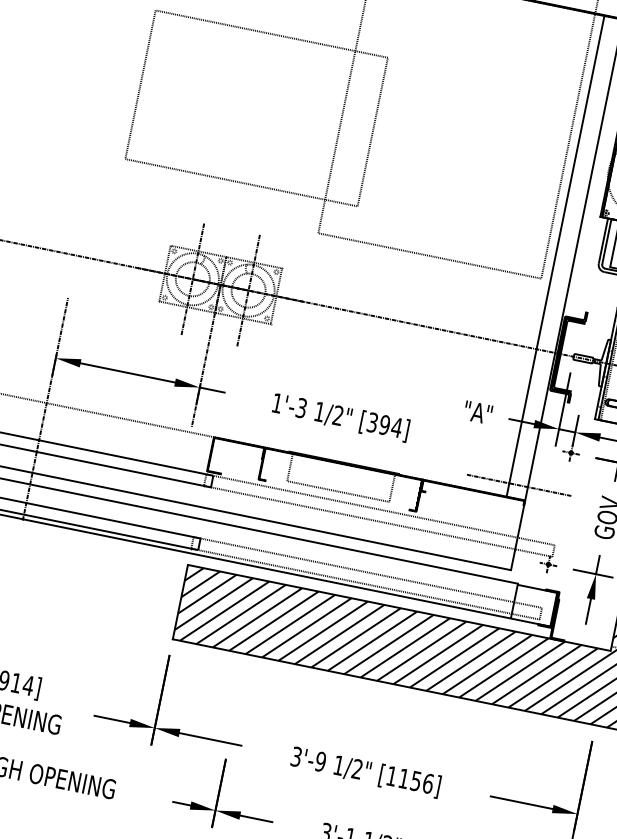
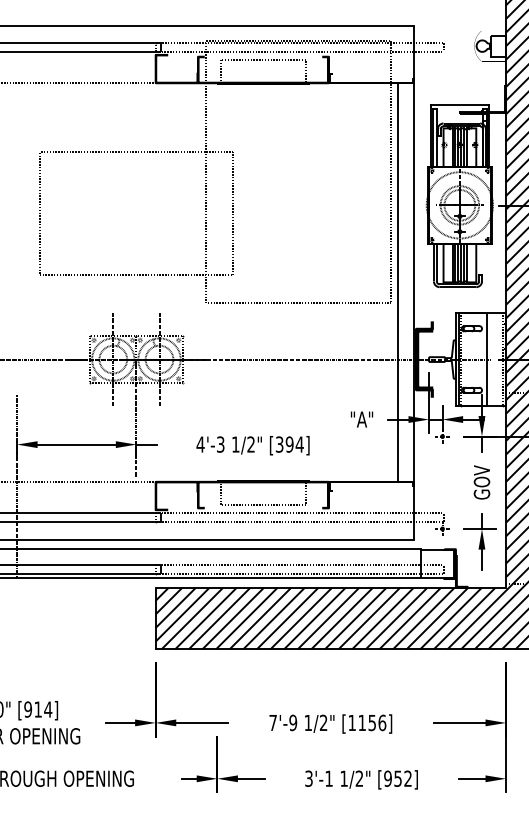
text: (277, 403) -> (200, 444), 1'-3 -> 4'-3
line: (519, 485) -> (406, 470), removed
text: (295, 756) -> (272, 722), 3'-9 -> 7'-9

